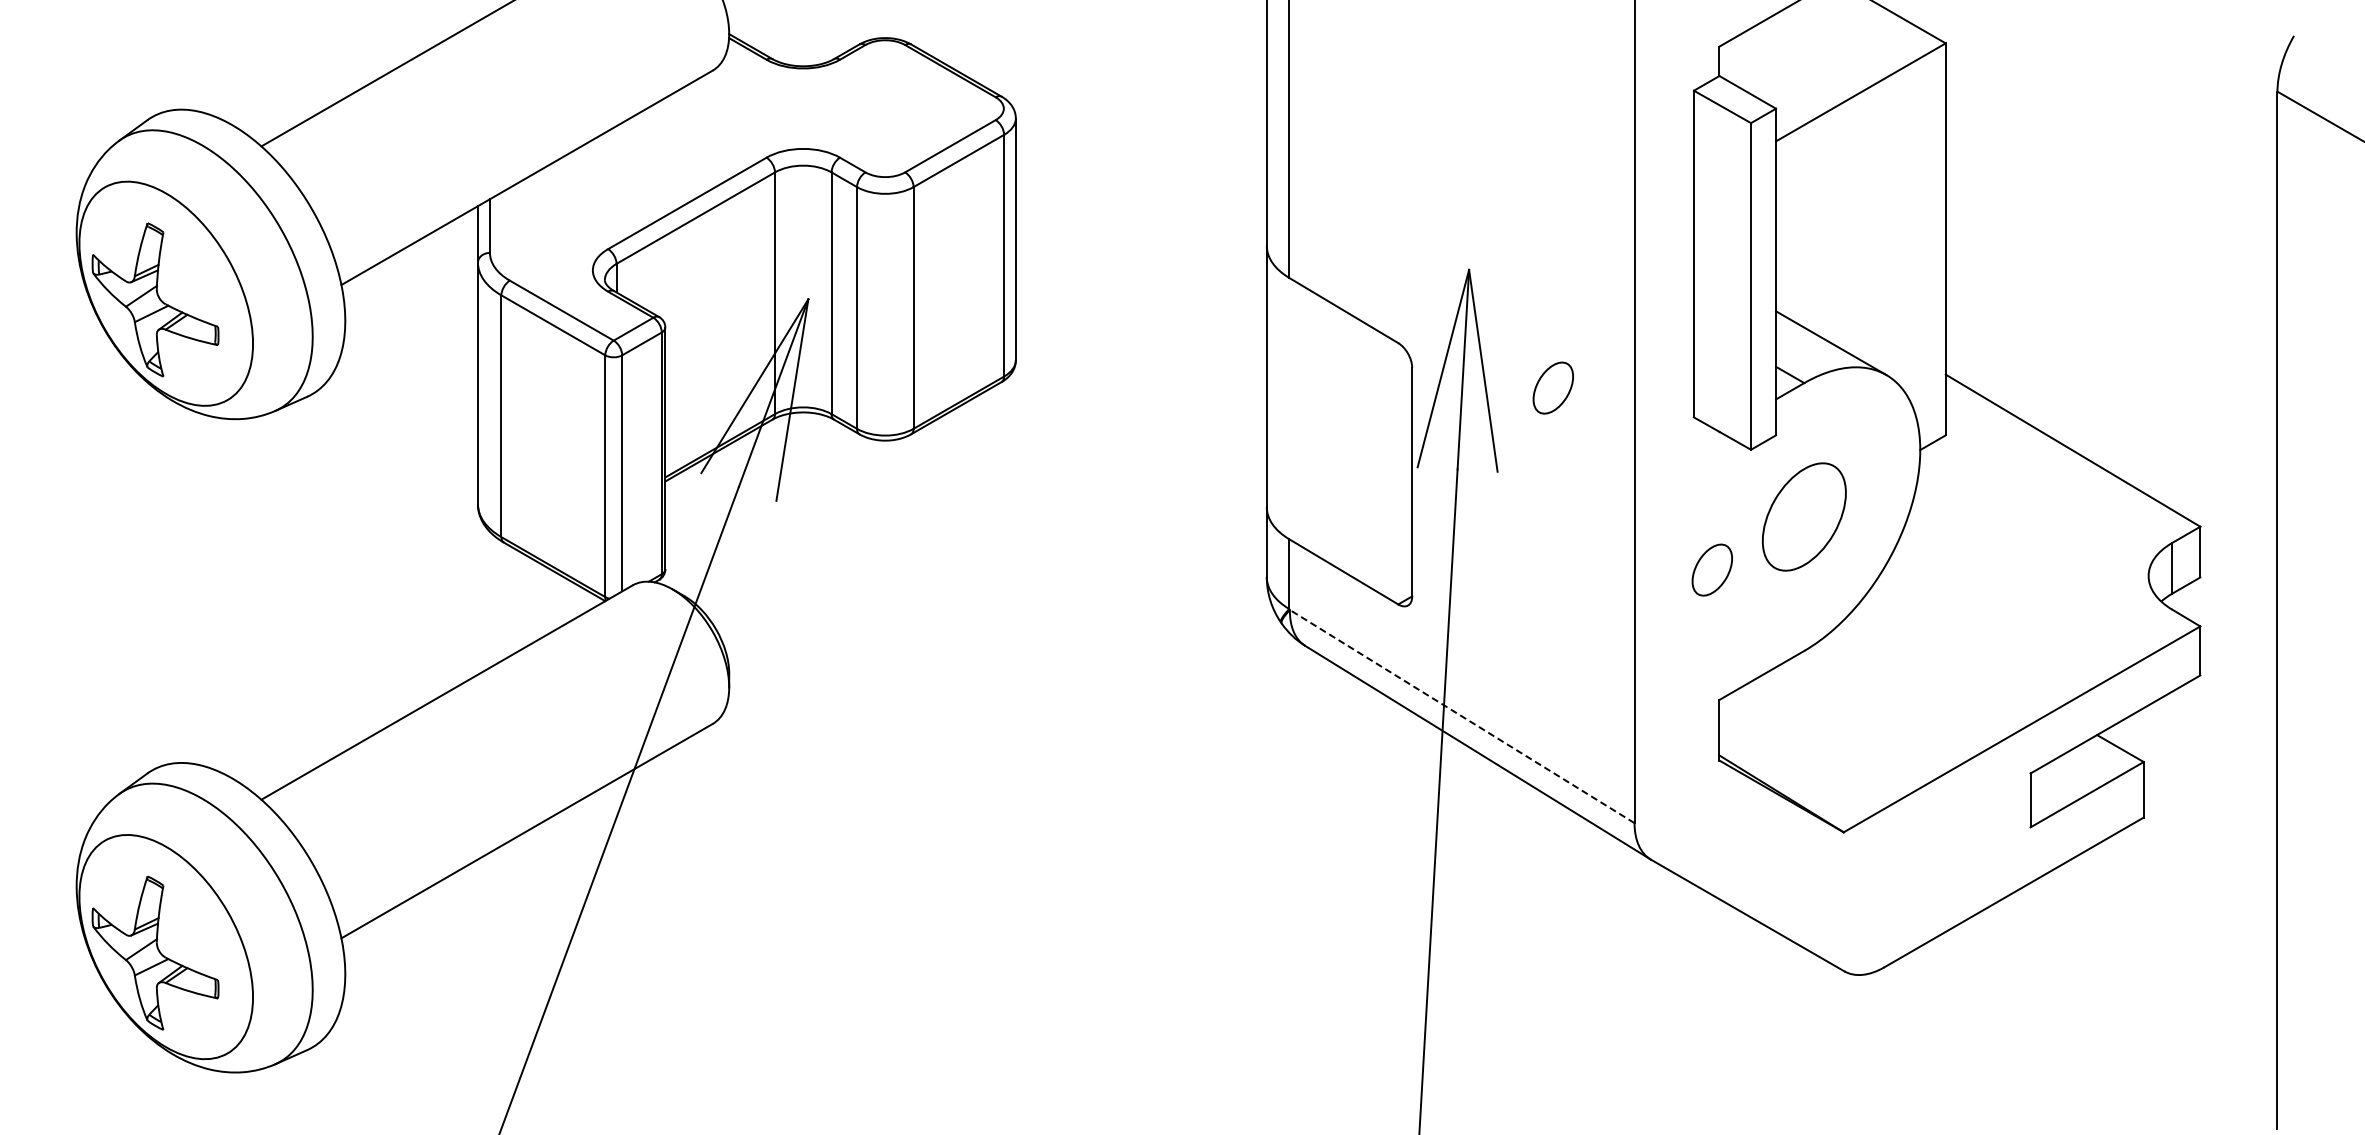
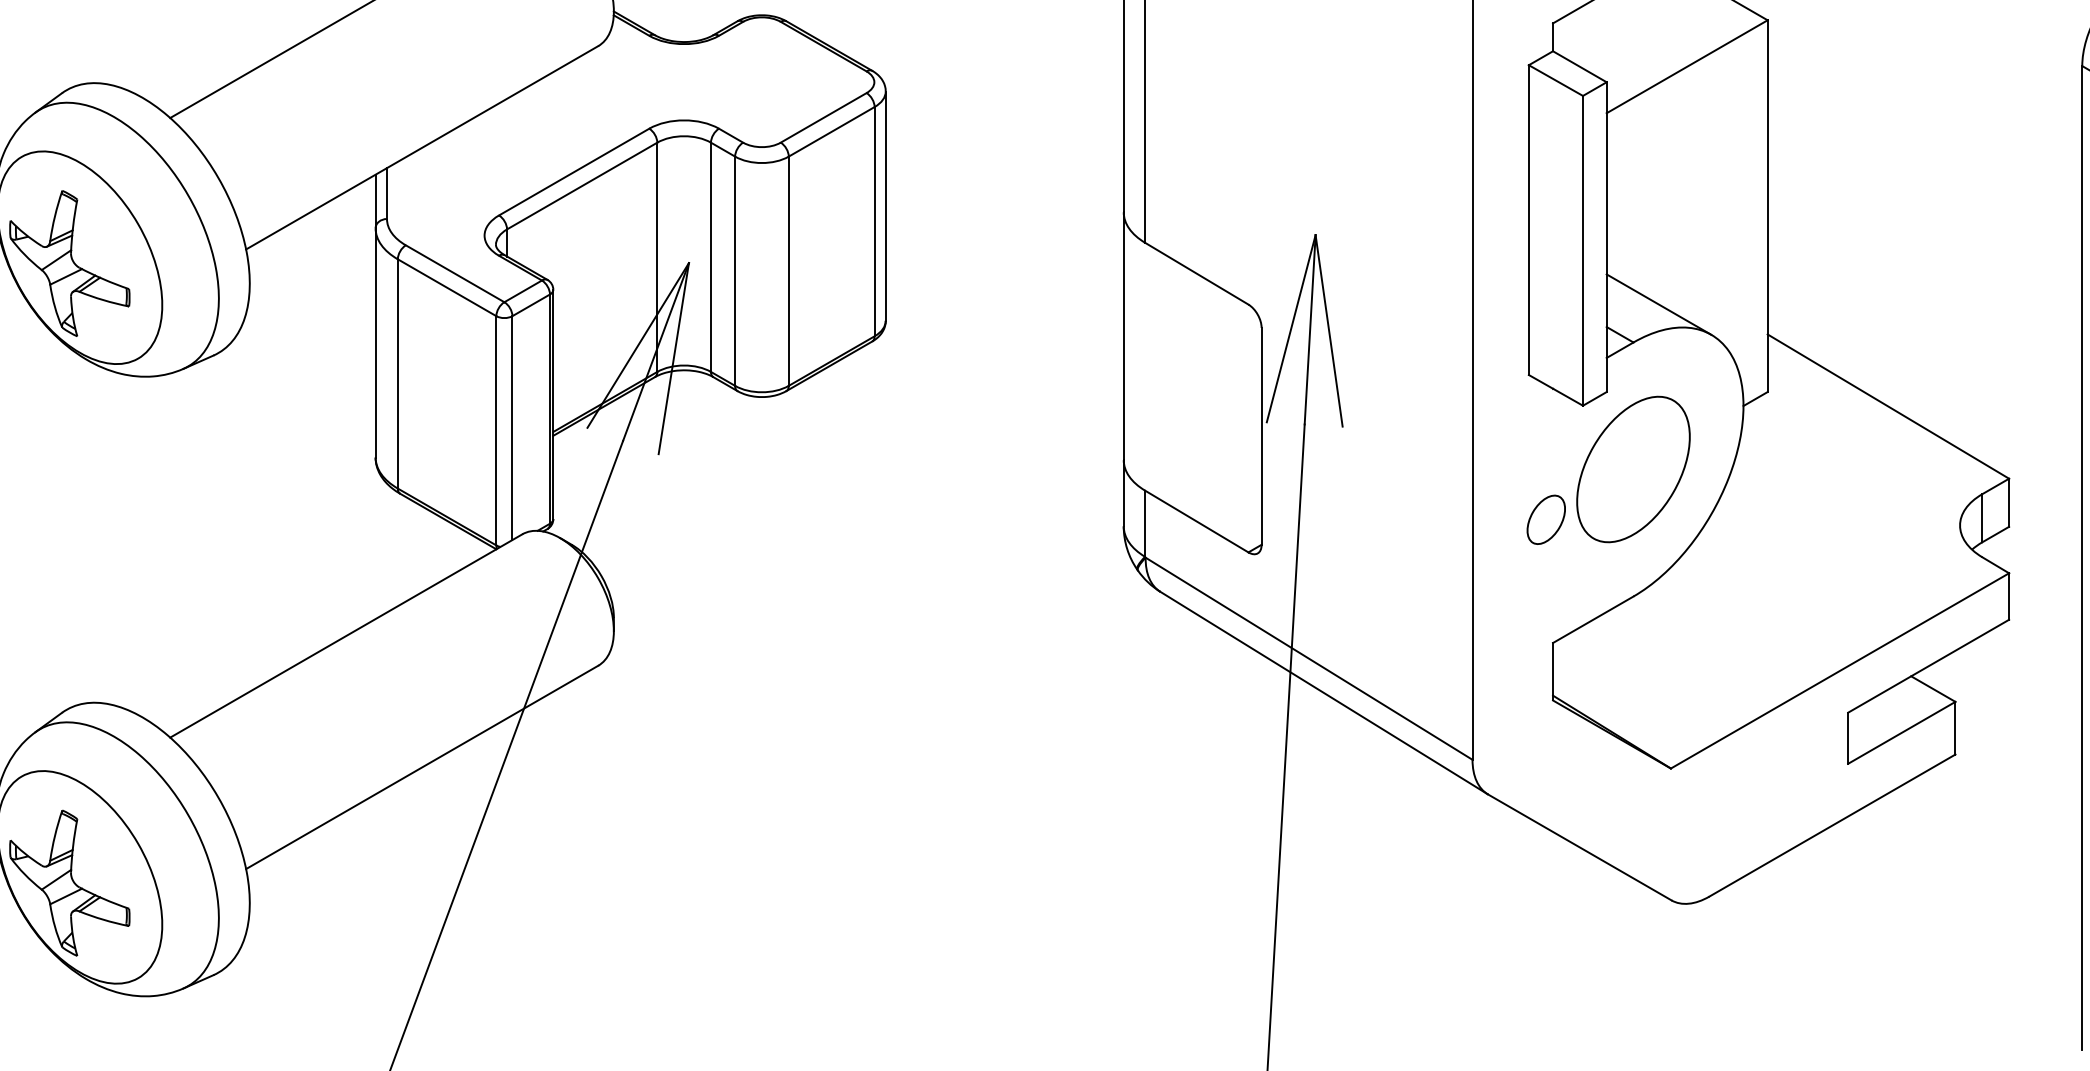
part: (1552, 387) -> (1394, 346), removed
part: (1804, 516) -> (1633, 469), size x1.43
line: (1462, 716) -> (1309, 658), dashed -> solid

